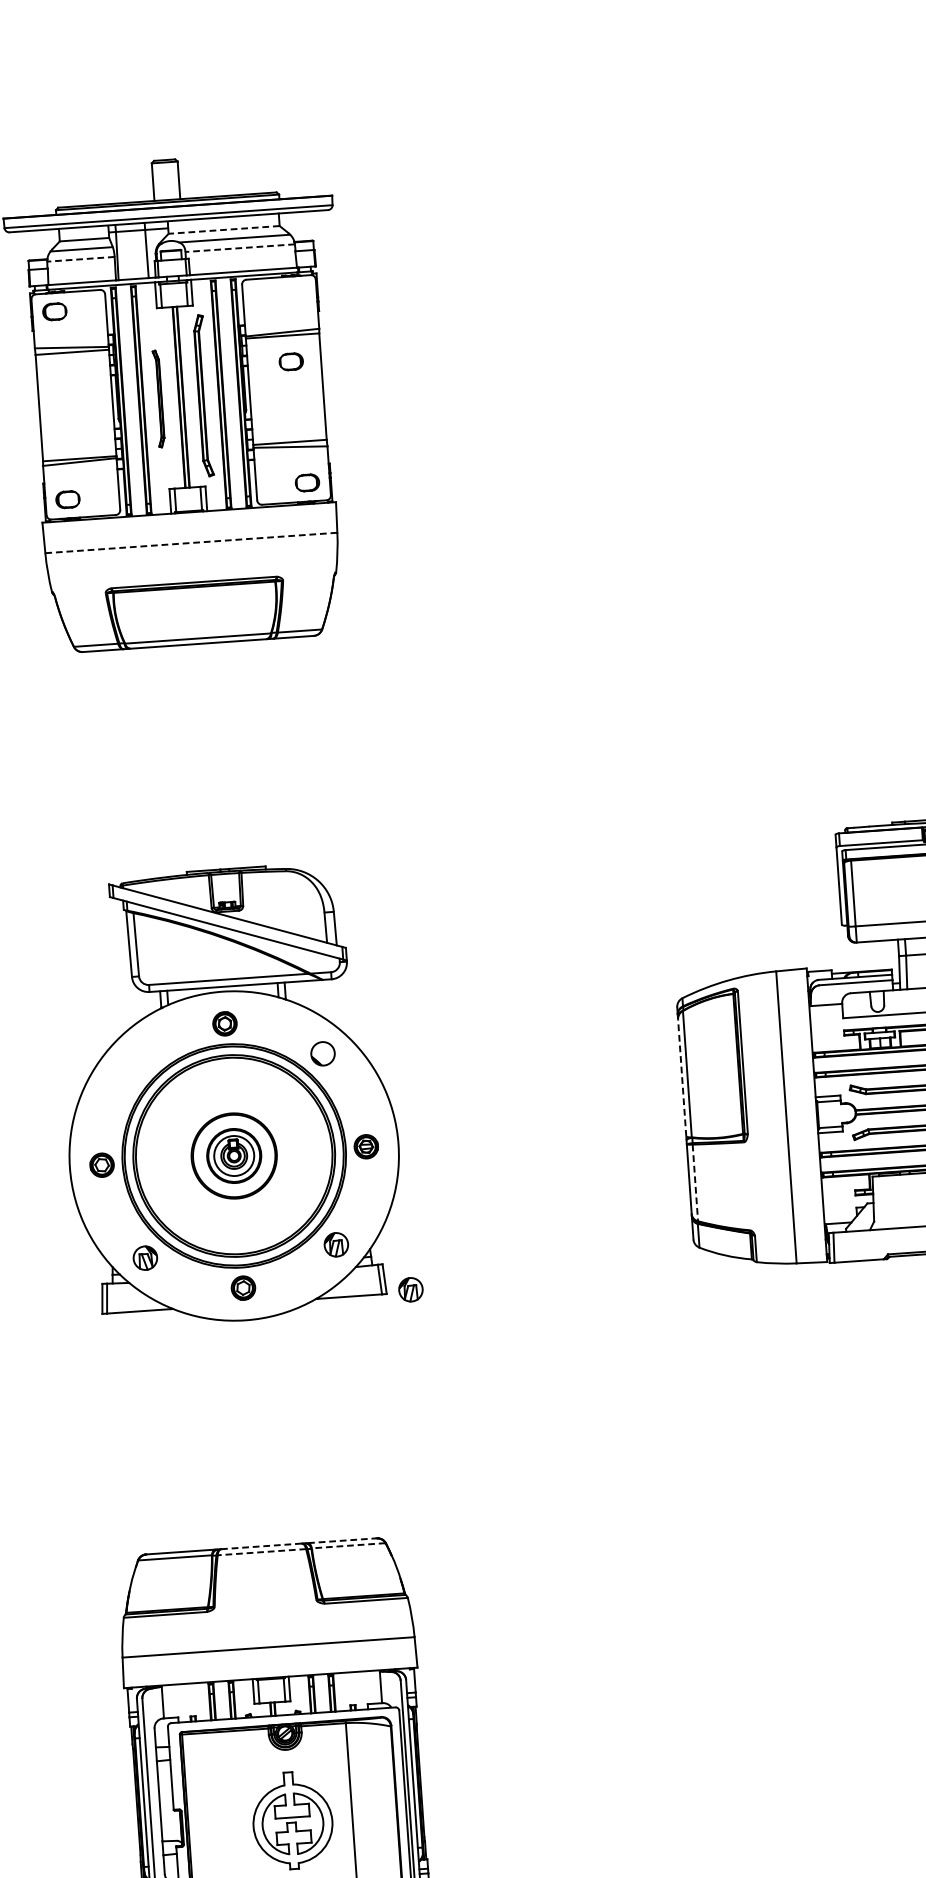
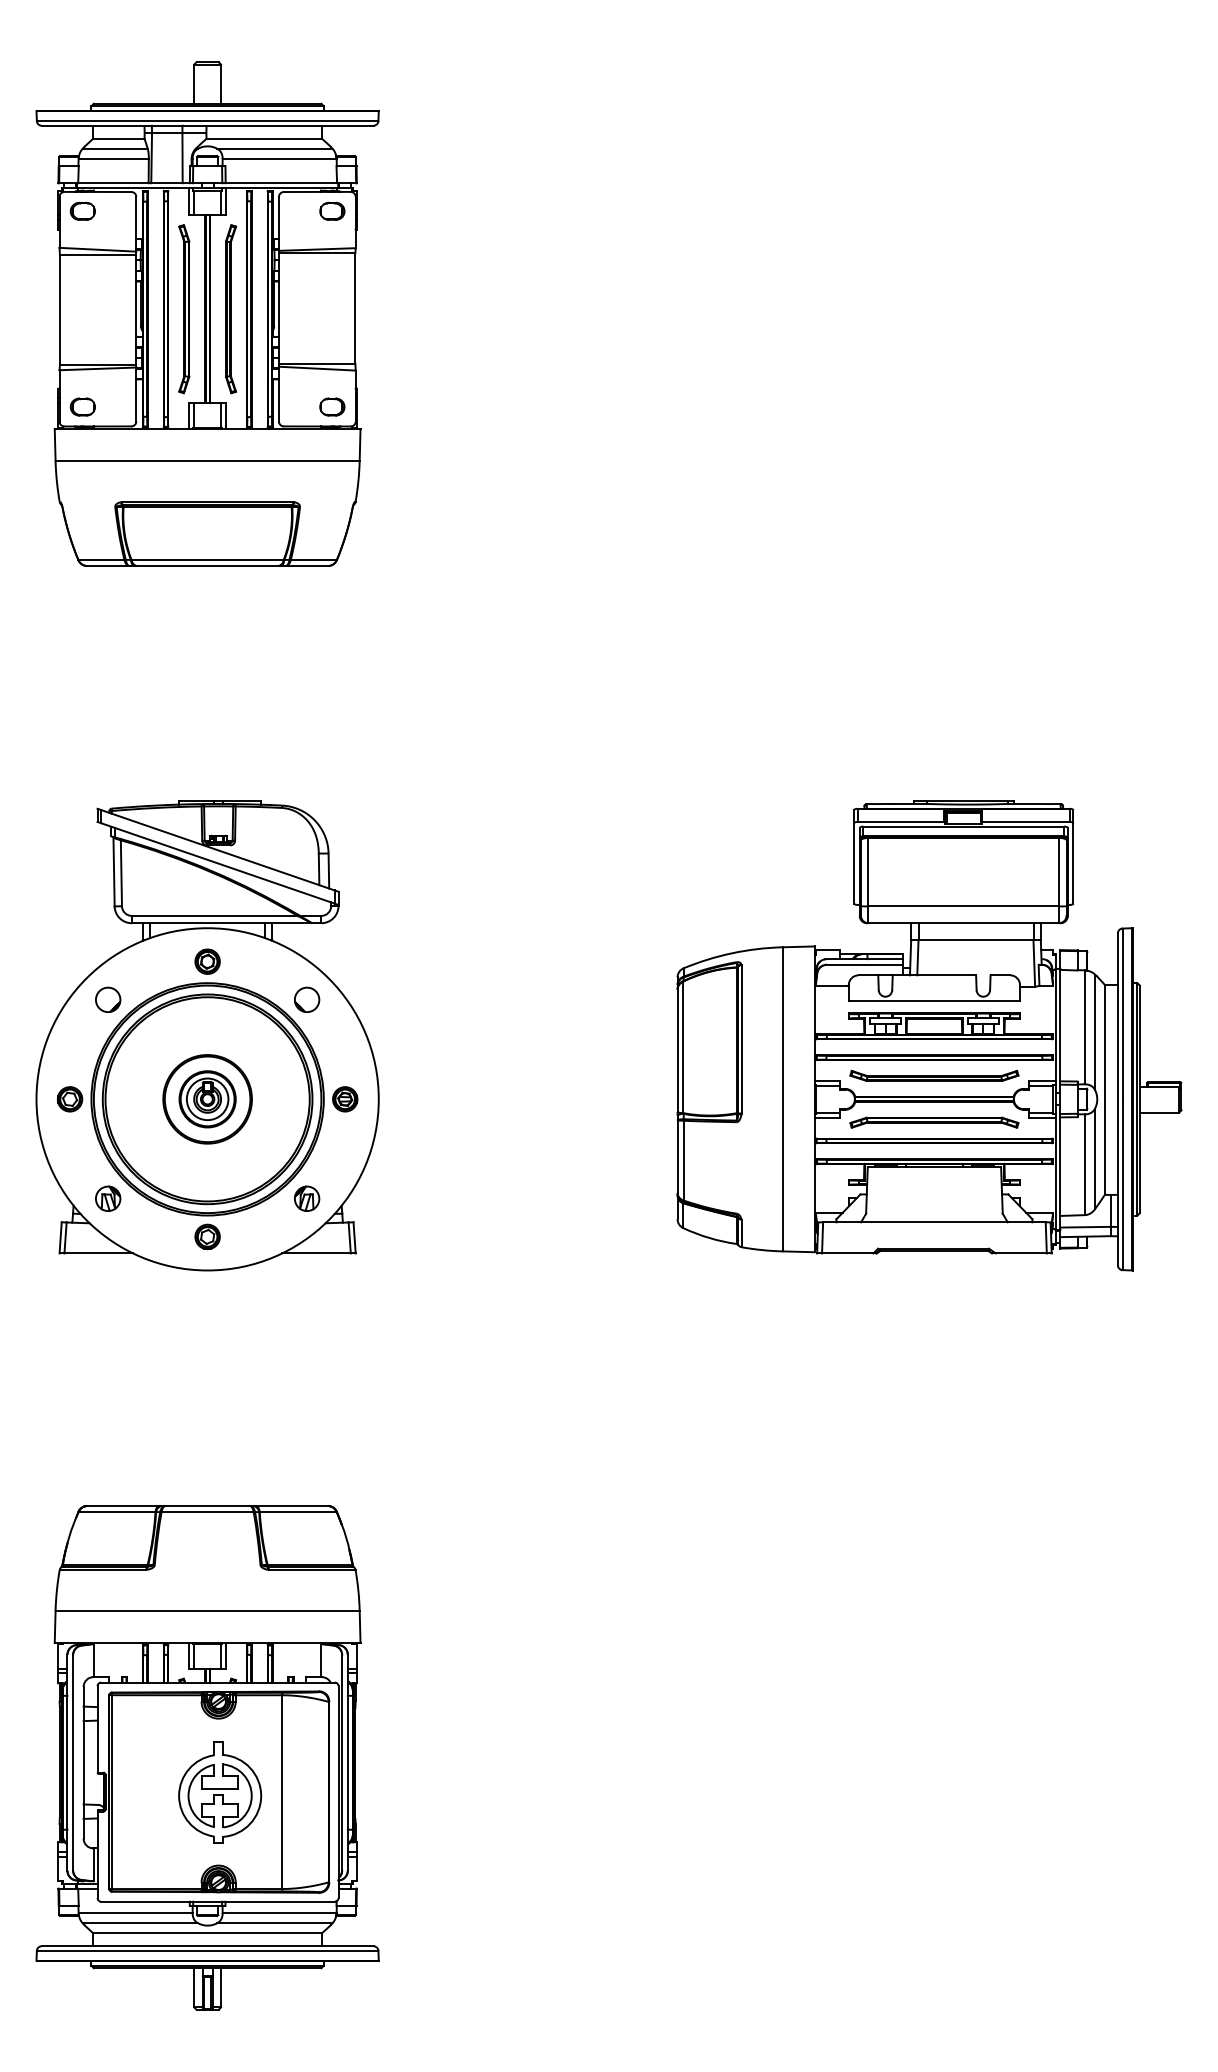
line: (224, 229) -> (264, 138), dashed -> solid
line: (240, 247) -> (279, 158), dashed -> solid
line: (80, 258) -> (113, 158), dashed -> solid
part: (291, 360) -> (332, 210), moved
part: (158, 399) -> (184, 309), size x1.67
line: (192, 542) -> (208, 460), dashed -> solid
part: (132, 1066) -> (108, 999), added
line: (682, 1077) -> (677, 1050), dashed -> solid
line: (695, 1182) -> (683, 1160), dashed -> solid
part: (411, 1289) -> (381, 1250), removed
line: (342, 1540) -> (291, 1505), dashed -> solid
line: (262, 1545) -> (208, 1505), dashed -> solid
line: (348, 1545) -> (297, 1511), dashed -> solid
line: (261, 1551) -> (207, 1511), dashed -> solid

